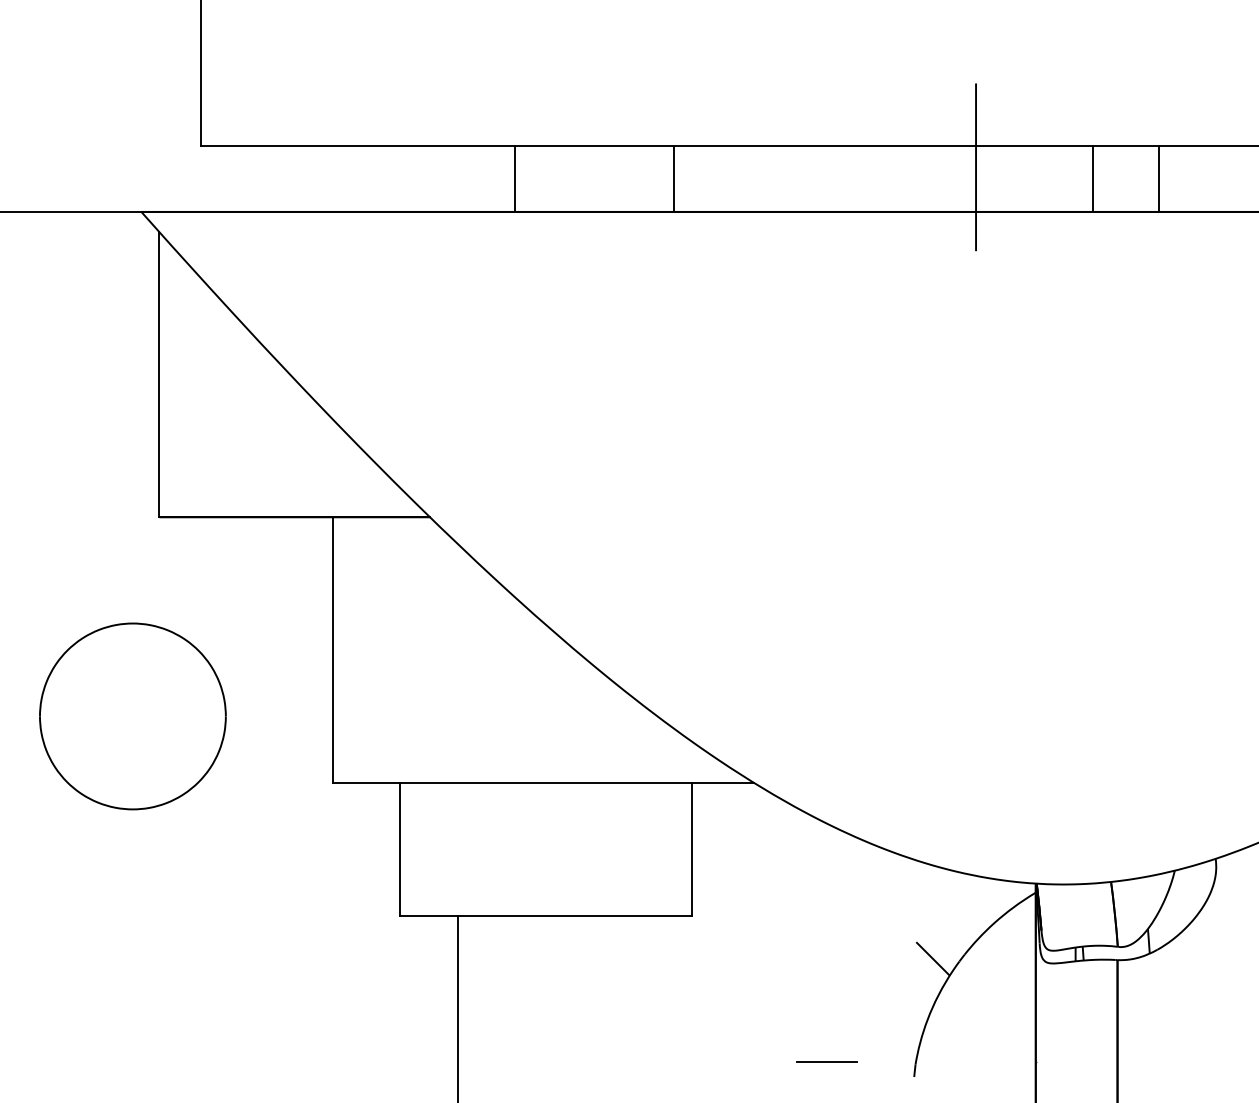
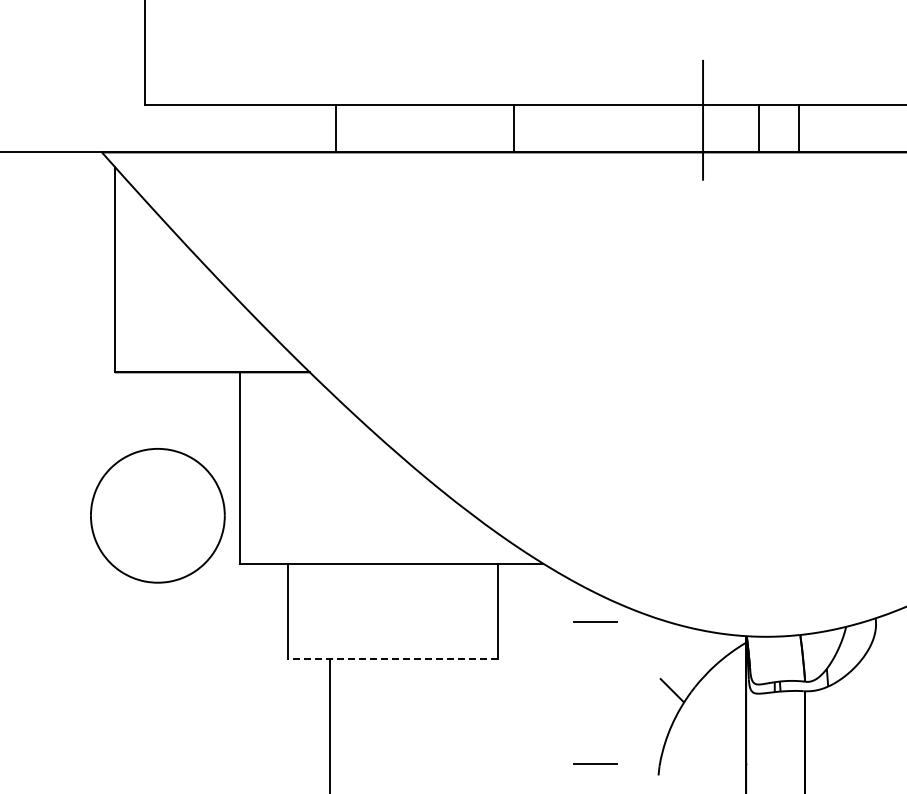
line: (514, 178) -> (335, 128), moved
line: (673, 178) -> (514, 128), moved
line: (1093, 178) -> (759, 128), moved
line: (1159, 178) -> (799, 128), moved
part: (132, 716) -> (157, 515), moved
line: (826, 863) -> (595, 621), added
line: (544, 916) -> (392, 659), solid -> dashed

